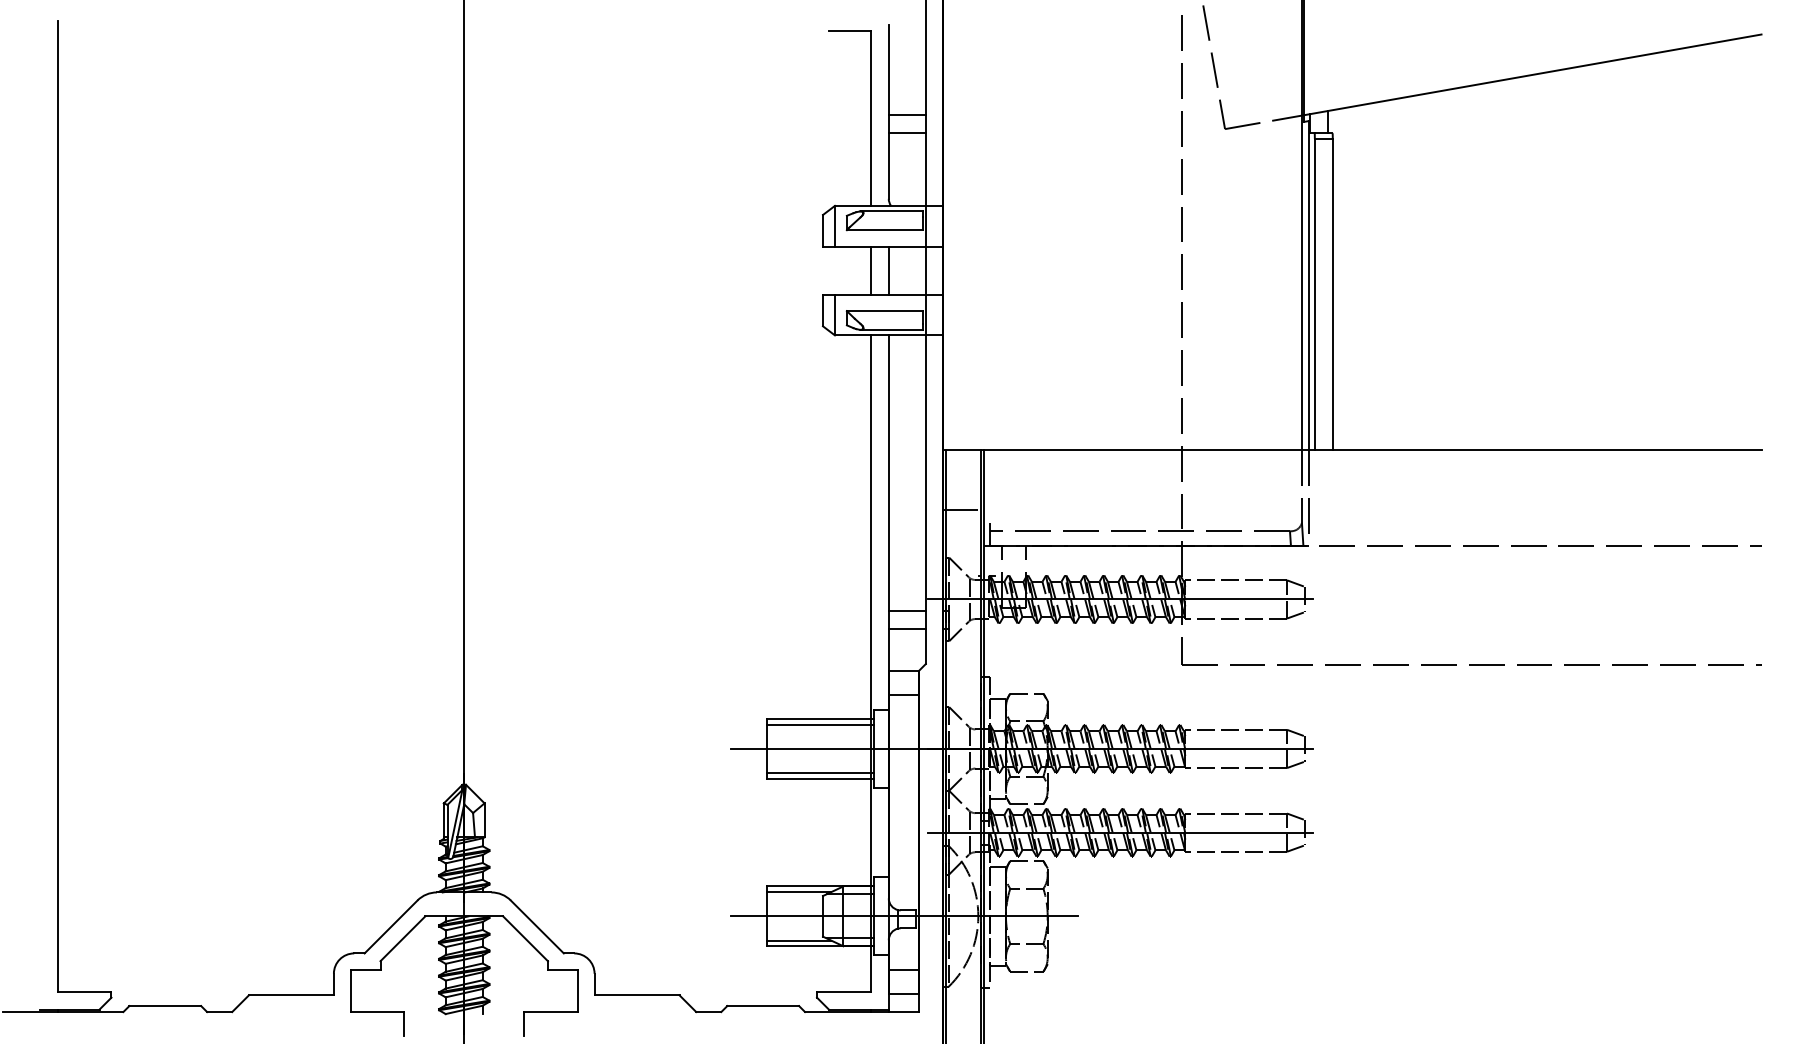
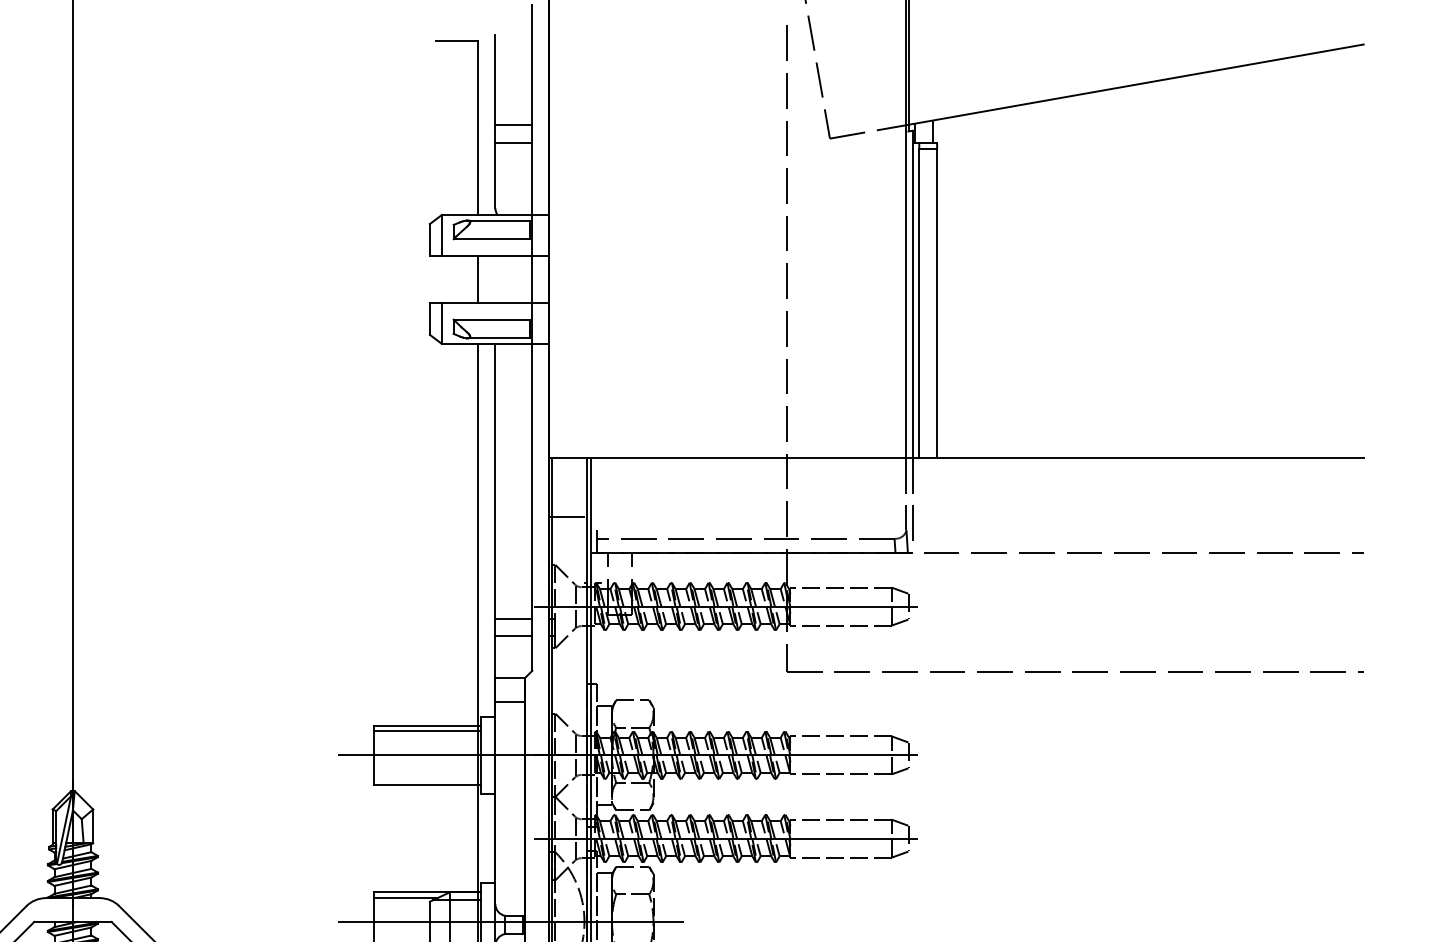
line: (888, 270) -> (495, 279), removed
line: (820, 773) -> (427, 779), removed

